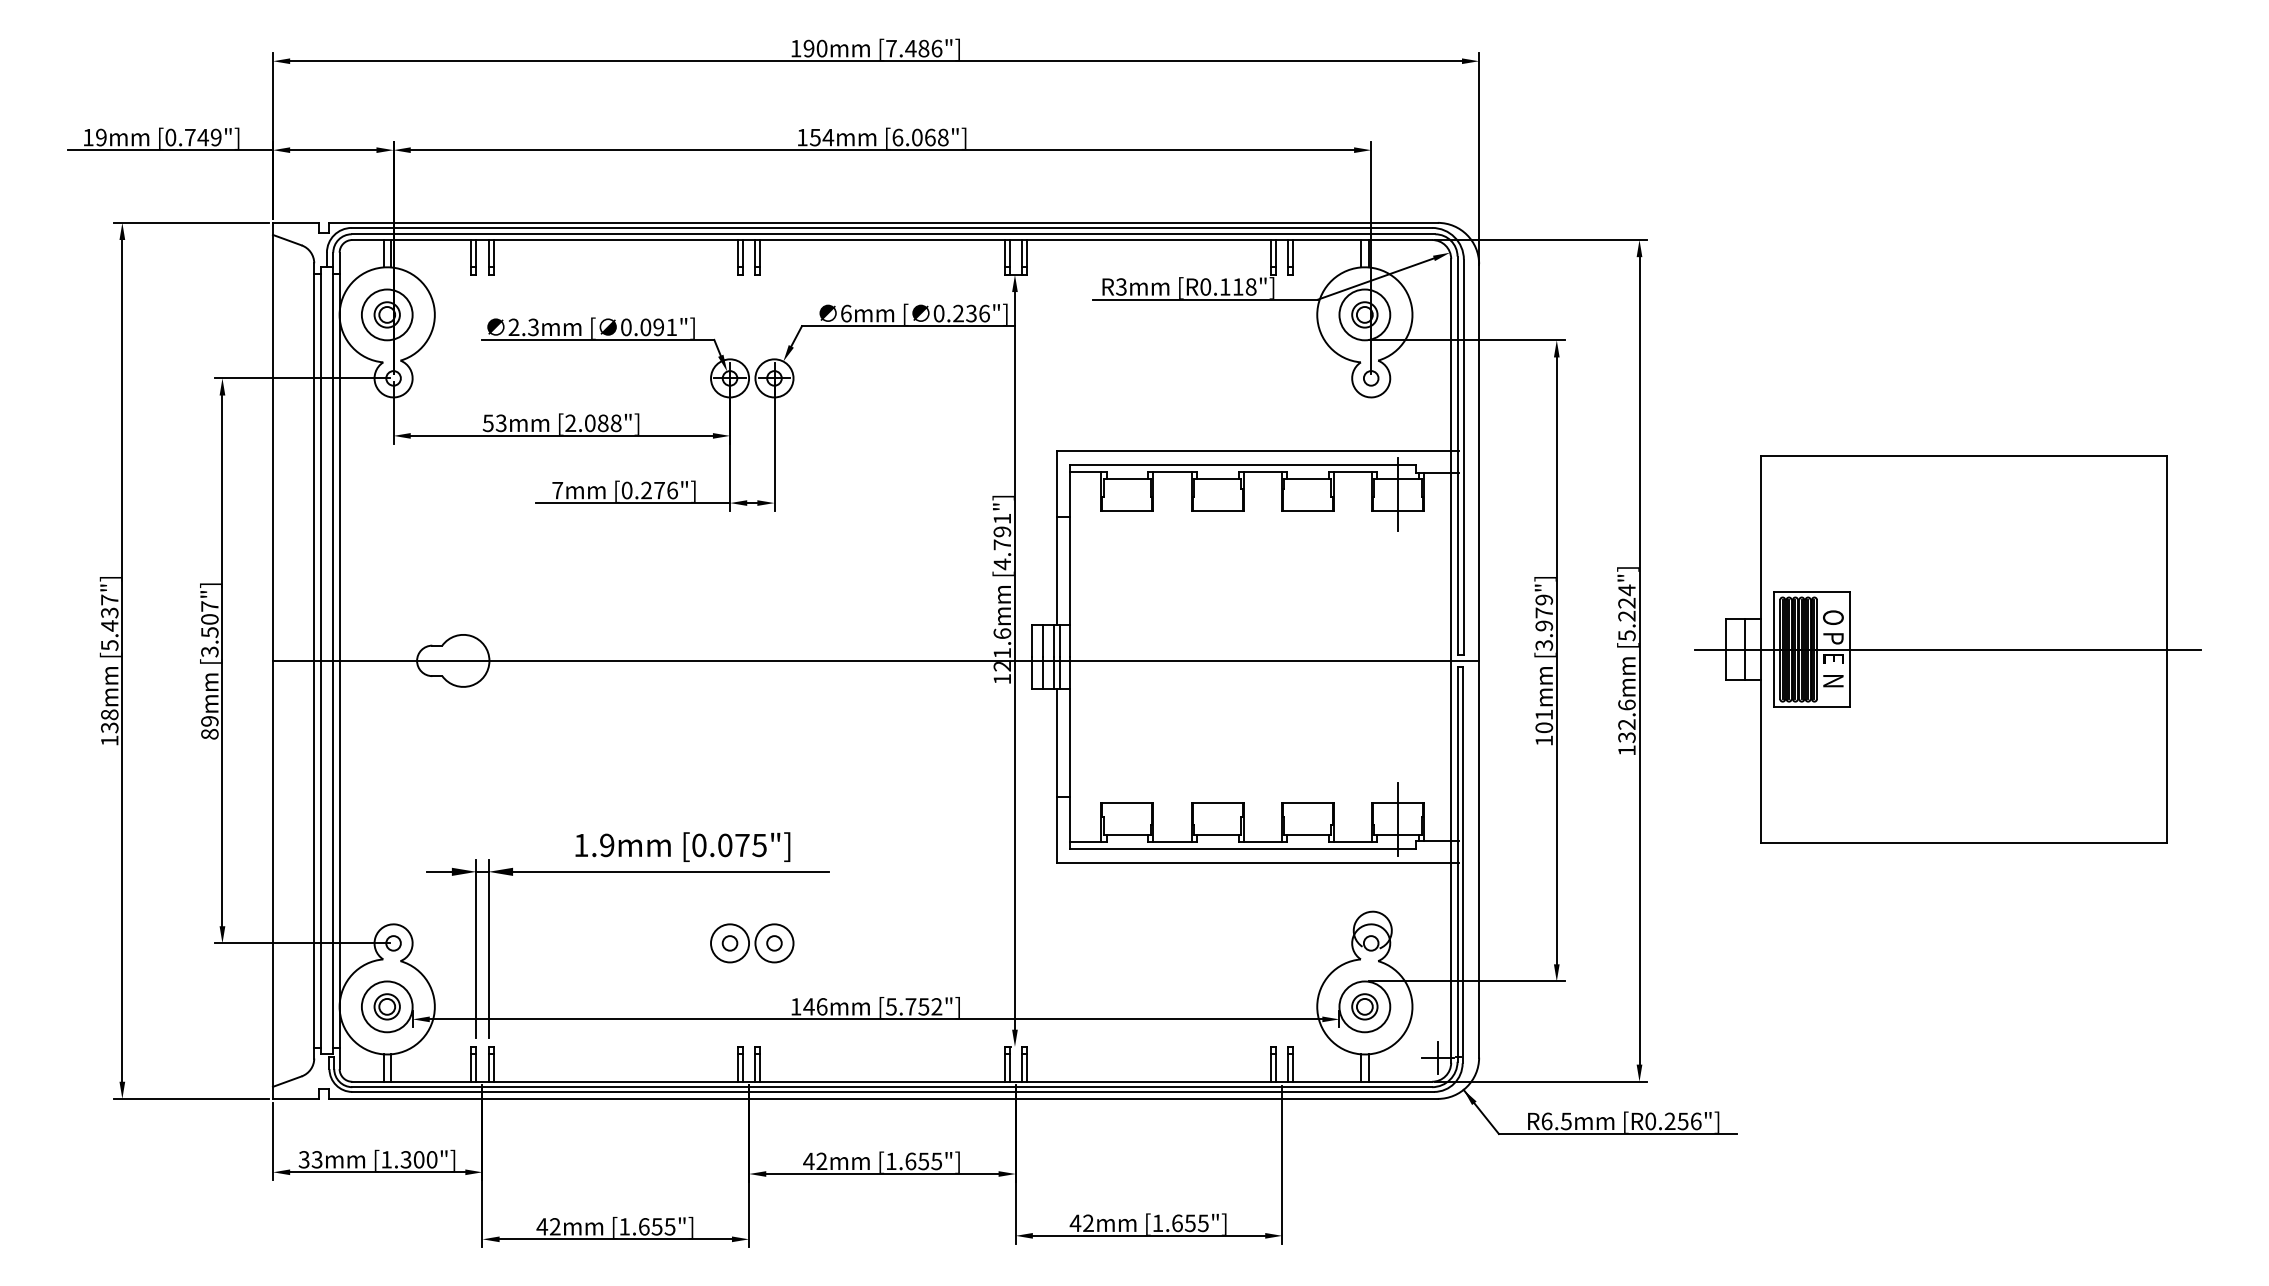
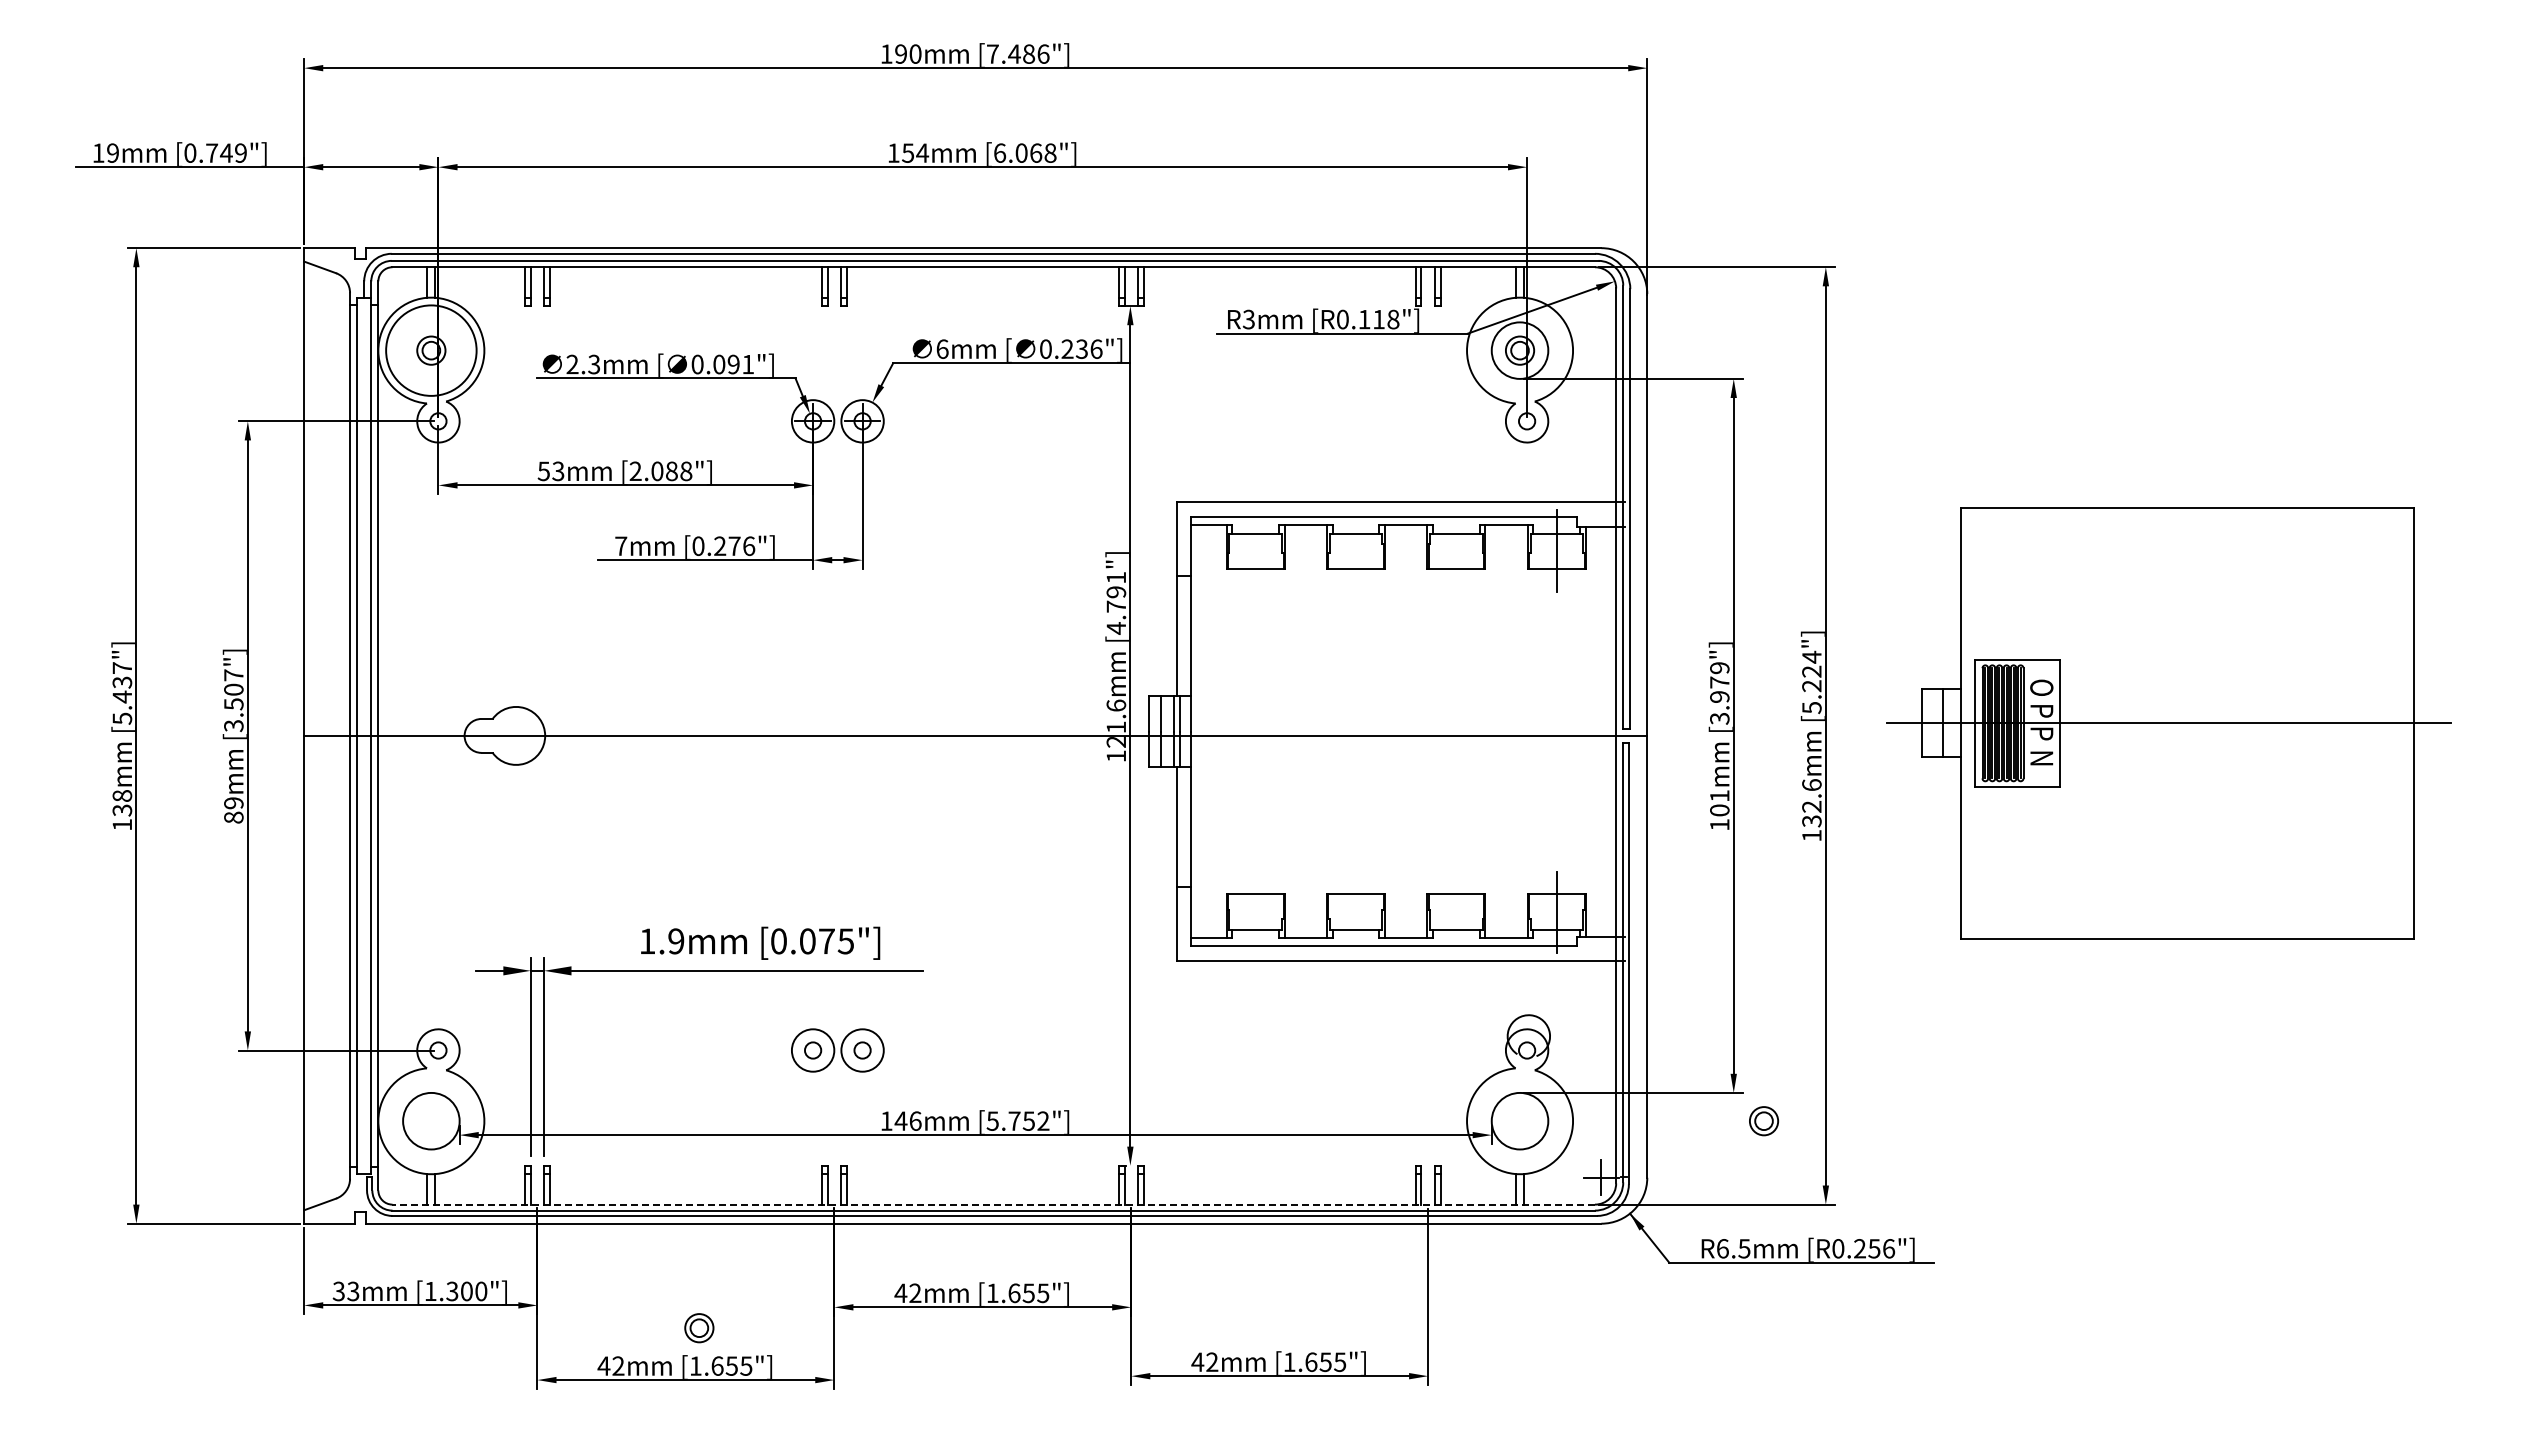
circle: (387, 314) -> (431, 350), size x1.6
text: (1833, 658) -> (2041, 733), E -> P
part: (387, 1007) -> (699, 1328), moved
part: (1365, 1007) -> (1764, 1121), moved
line: (892, 1081) -> (993, 1204), solid -> dashed

